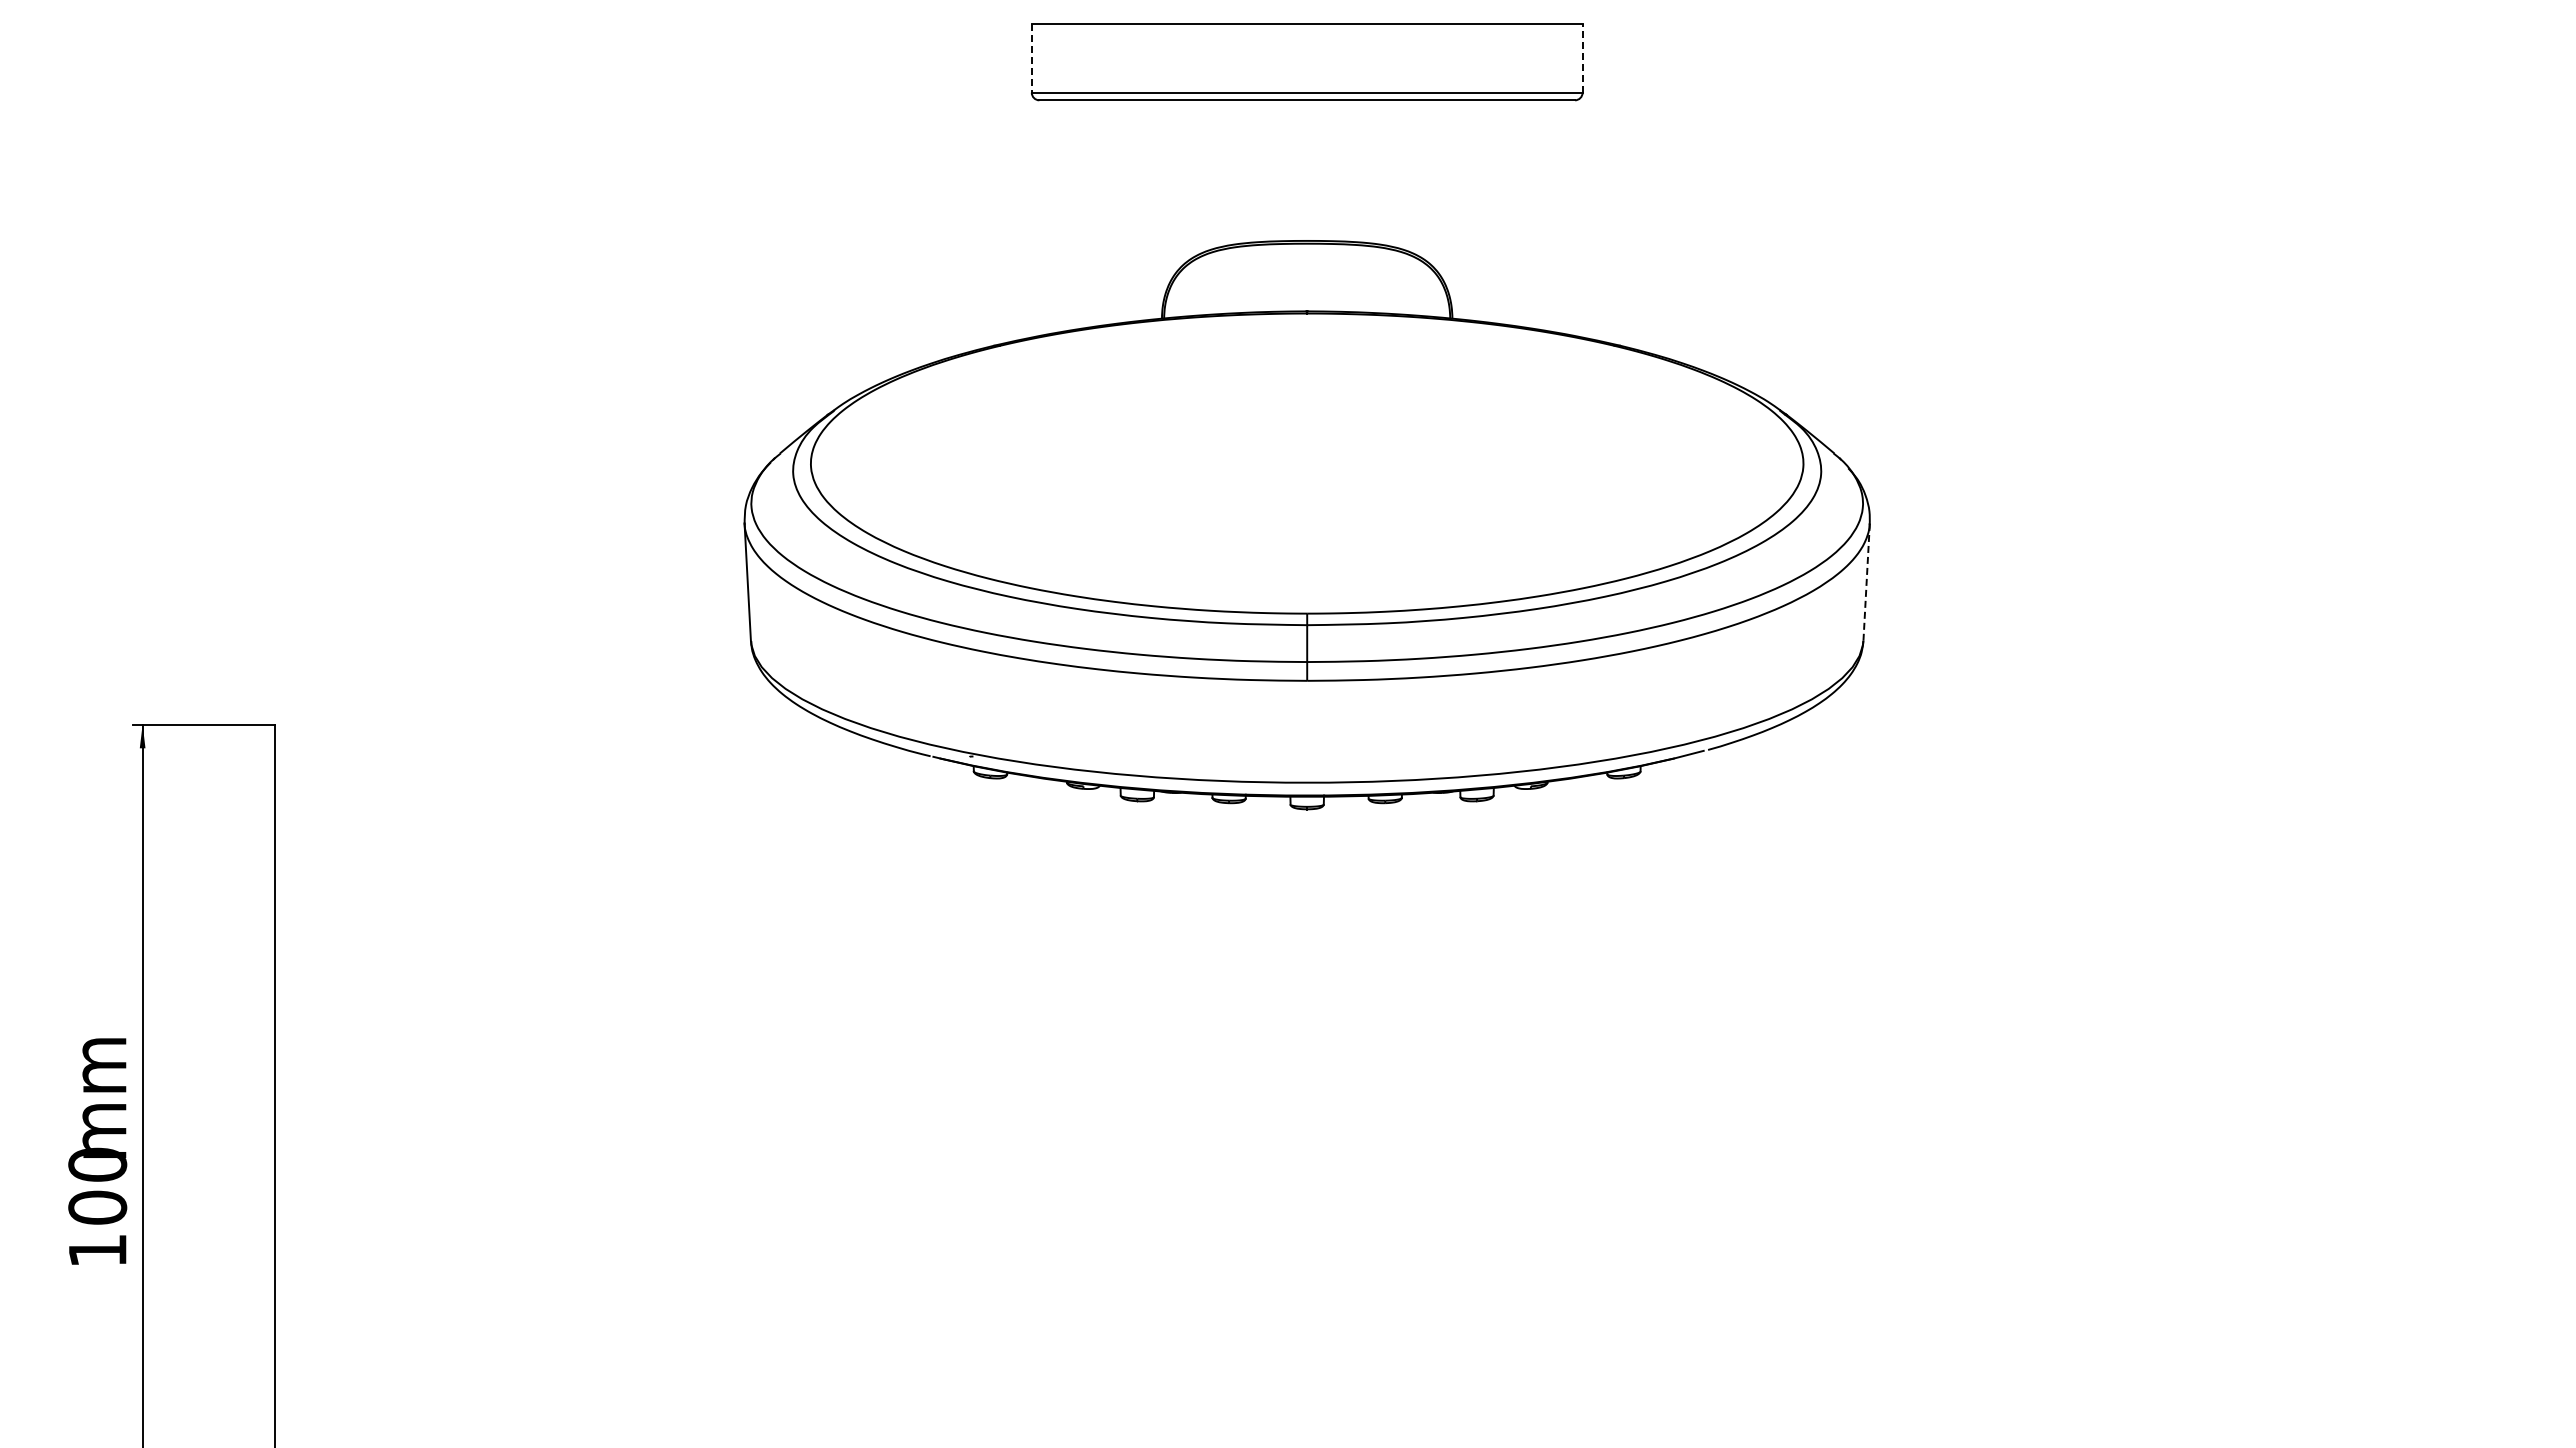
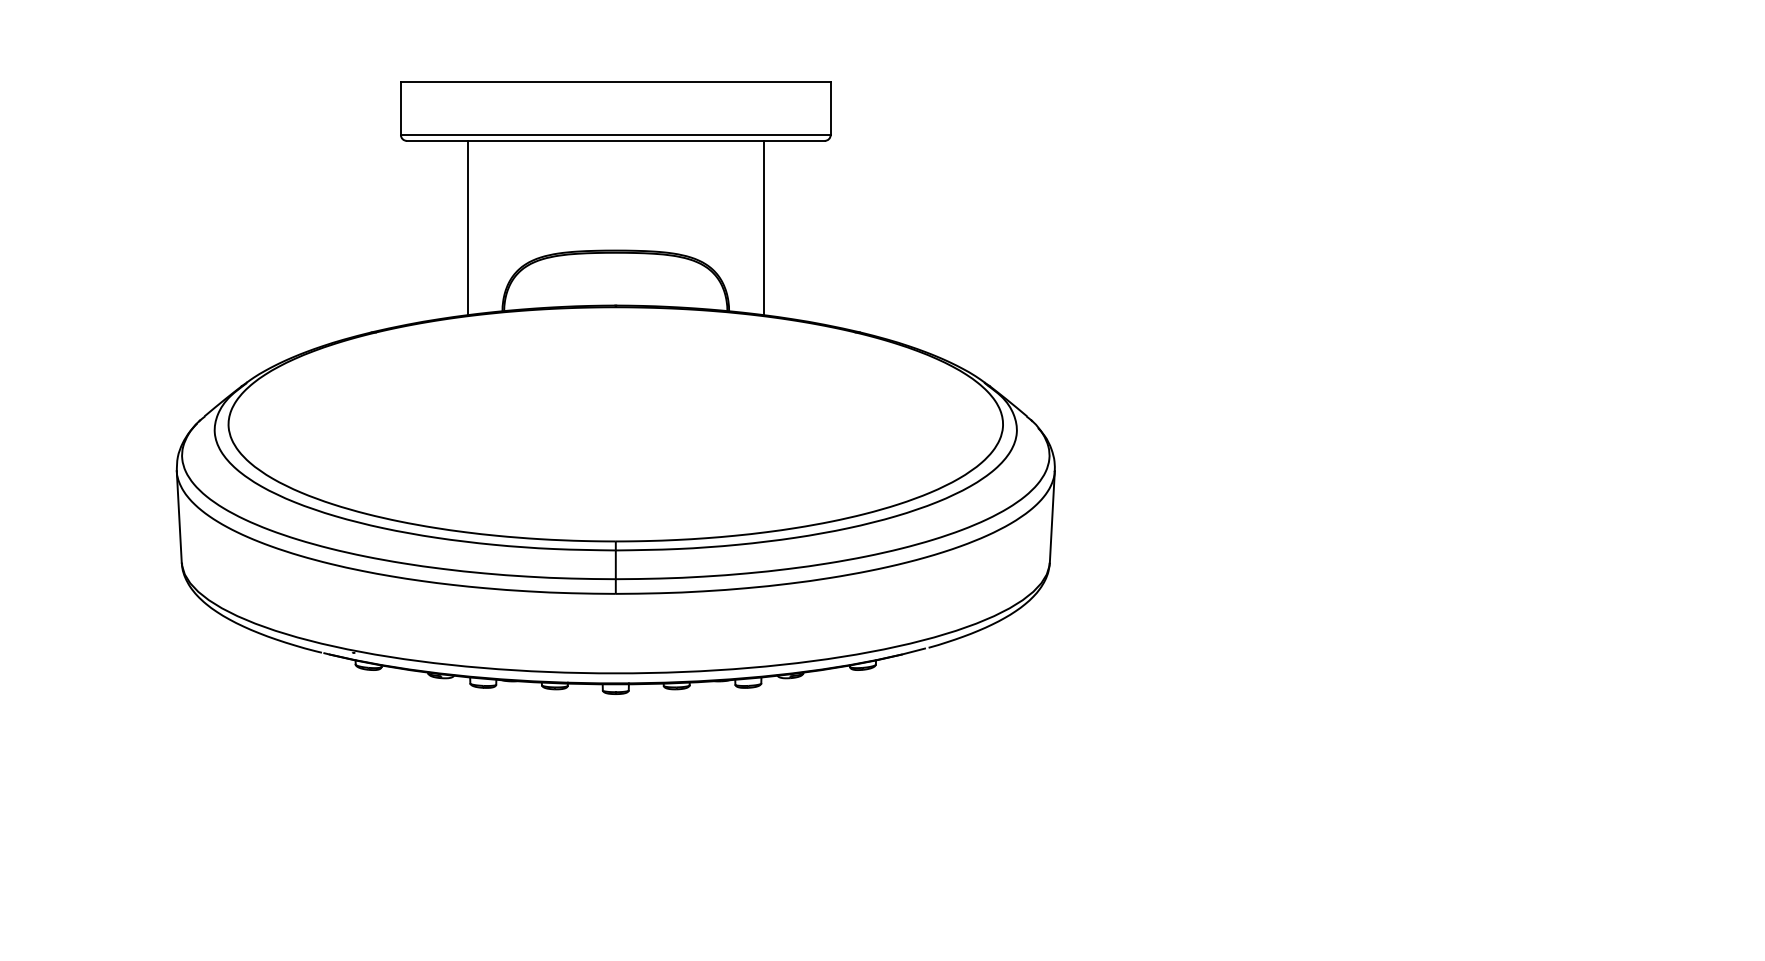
line: (1582, 58) -> (830, 108), dashed -> solid
line: (1031, 59) -> (400, 109), dashed -> solid
line: (1117, 211) -> (467, 227), added
line: (1497, 211) -> (764, 227), added
line: (1866, 582) -> (1052, 517), dashed -> solid

